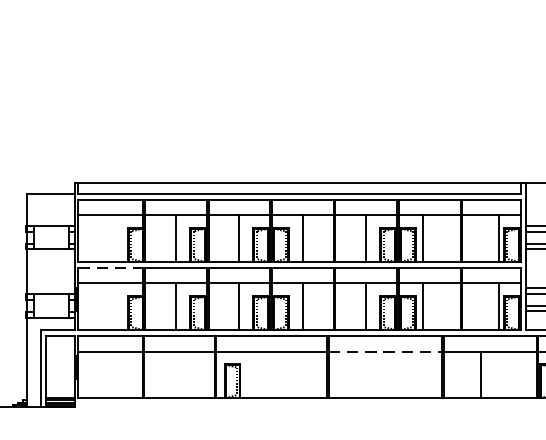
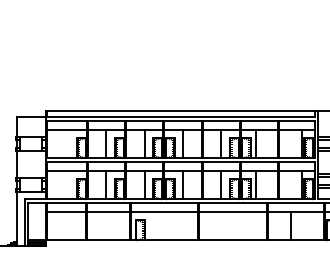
line: (111, 268) -> (67, 162), dashed -> solid
line: (386, 351) -> (233, 212), dashed -> solid

